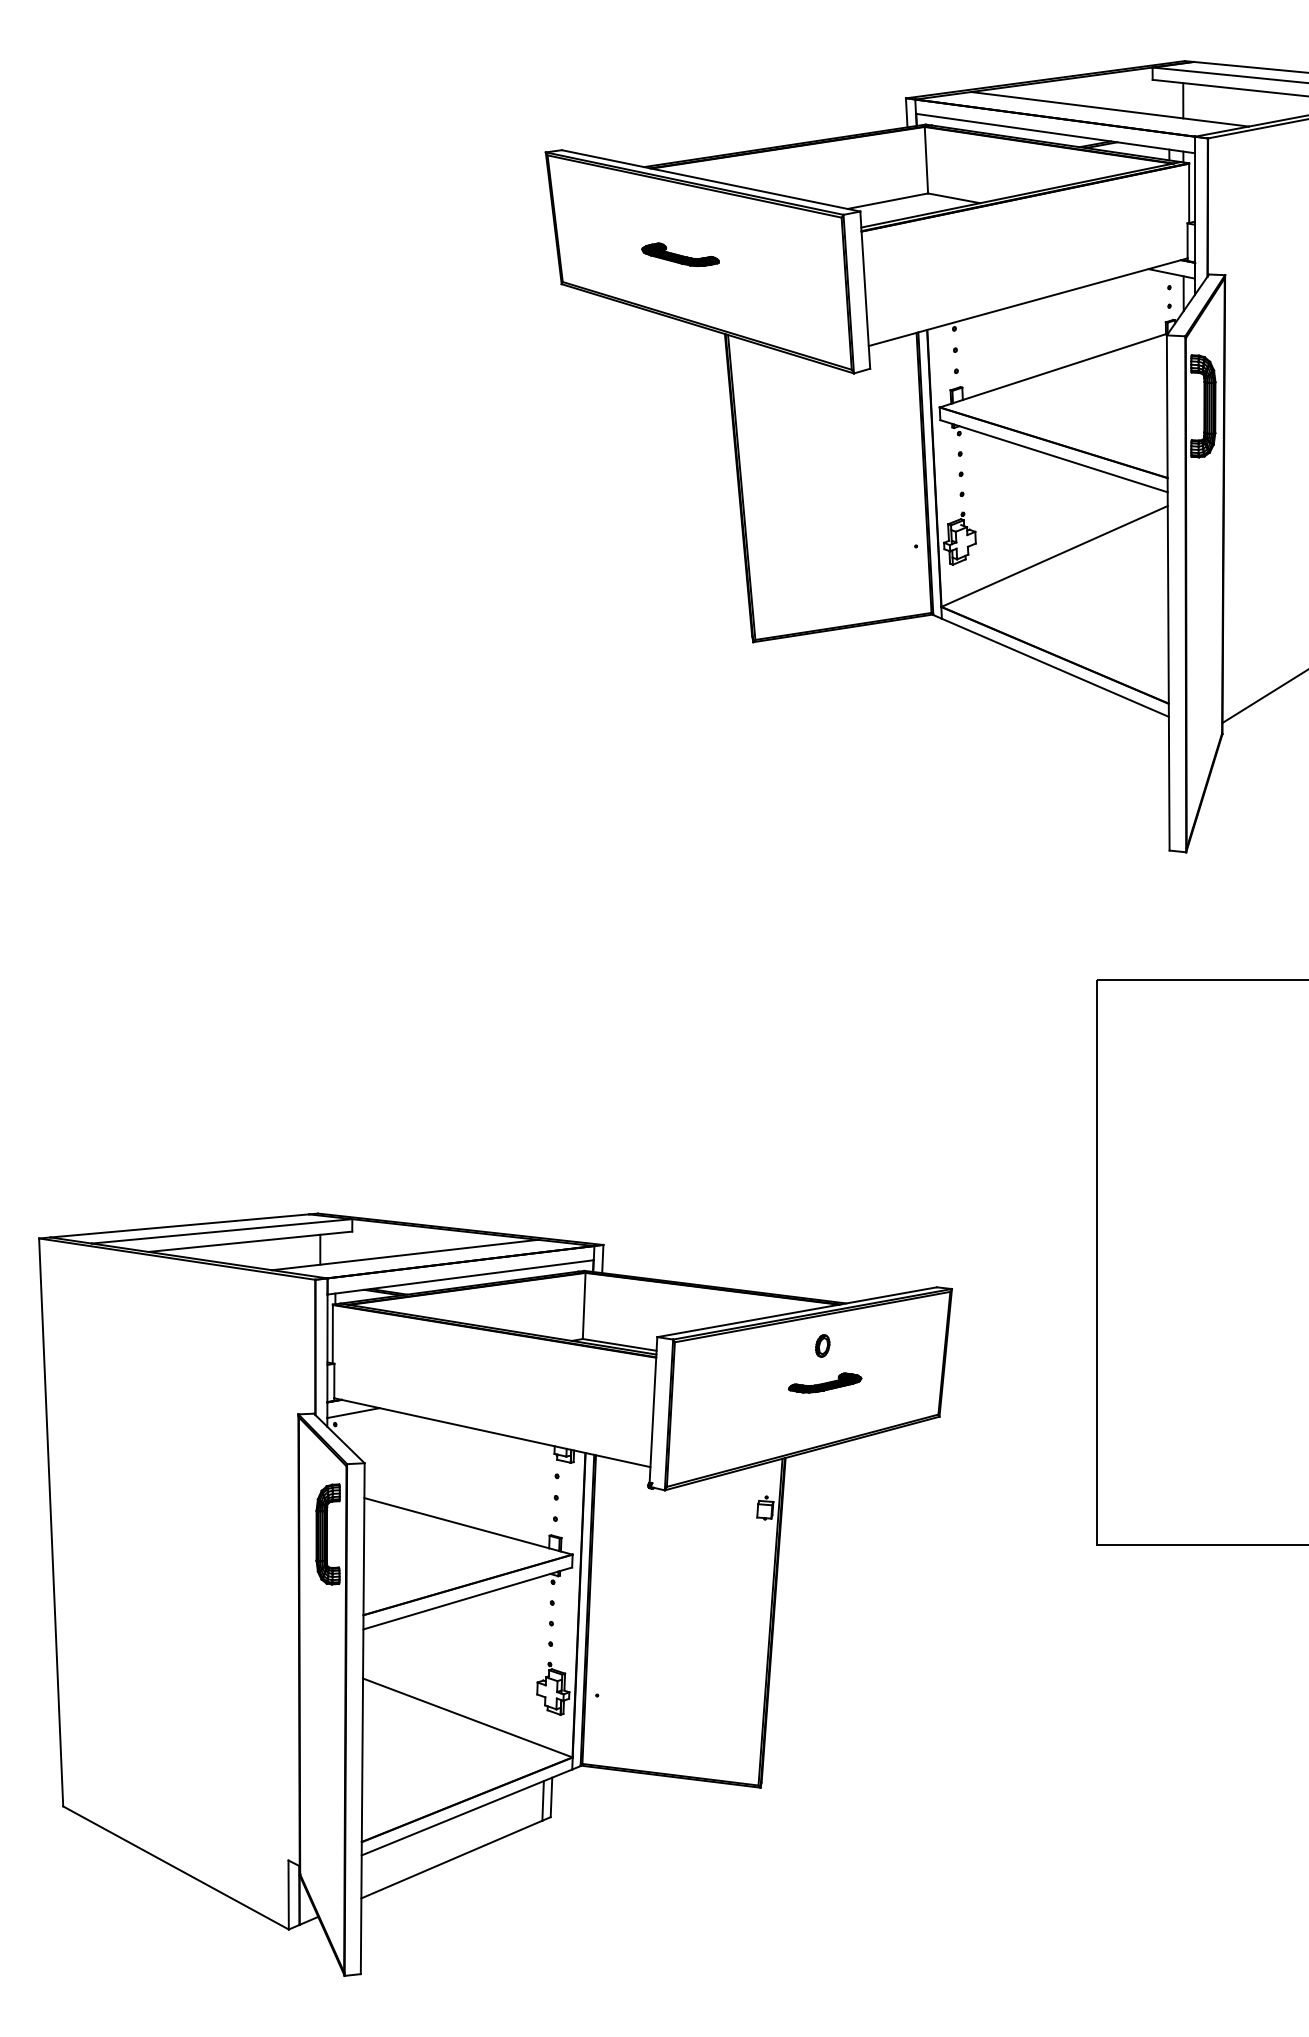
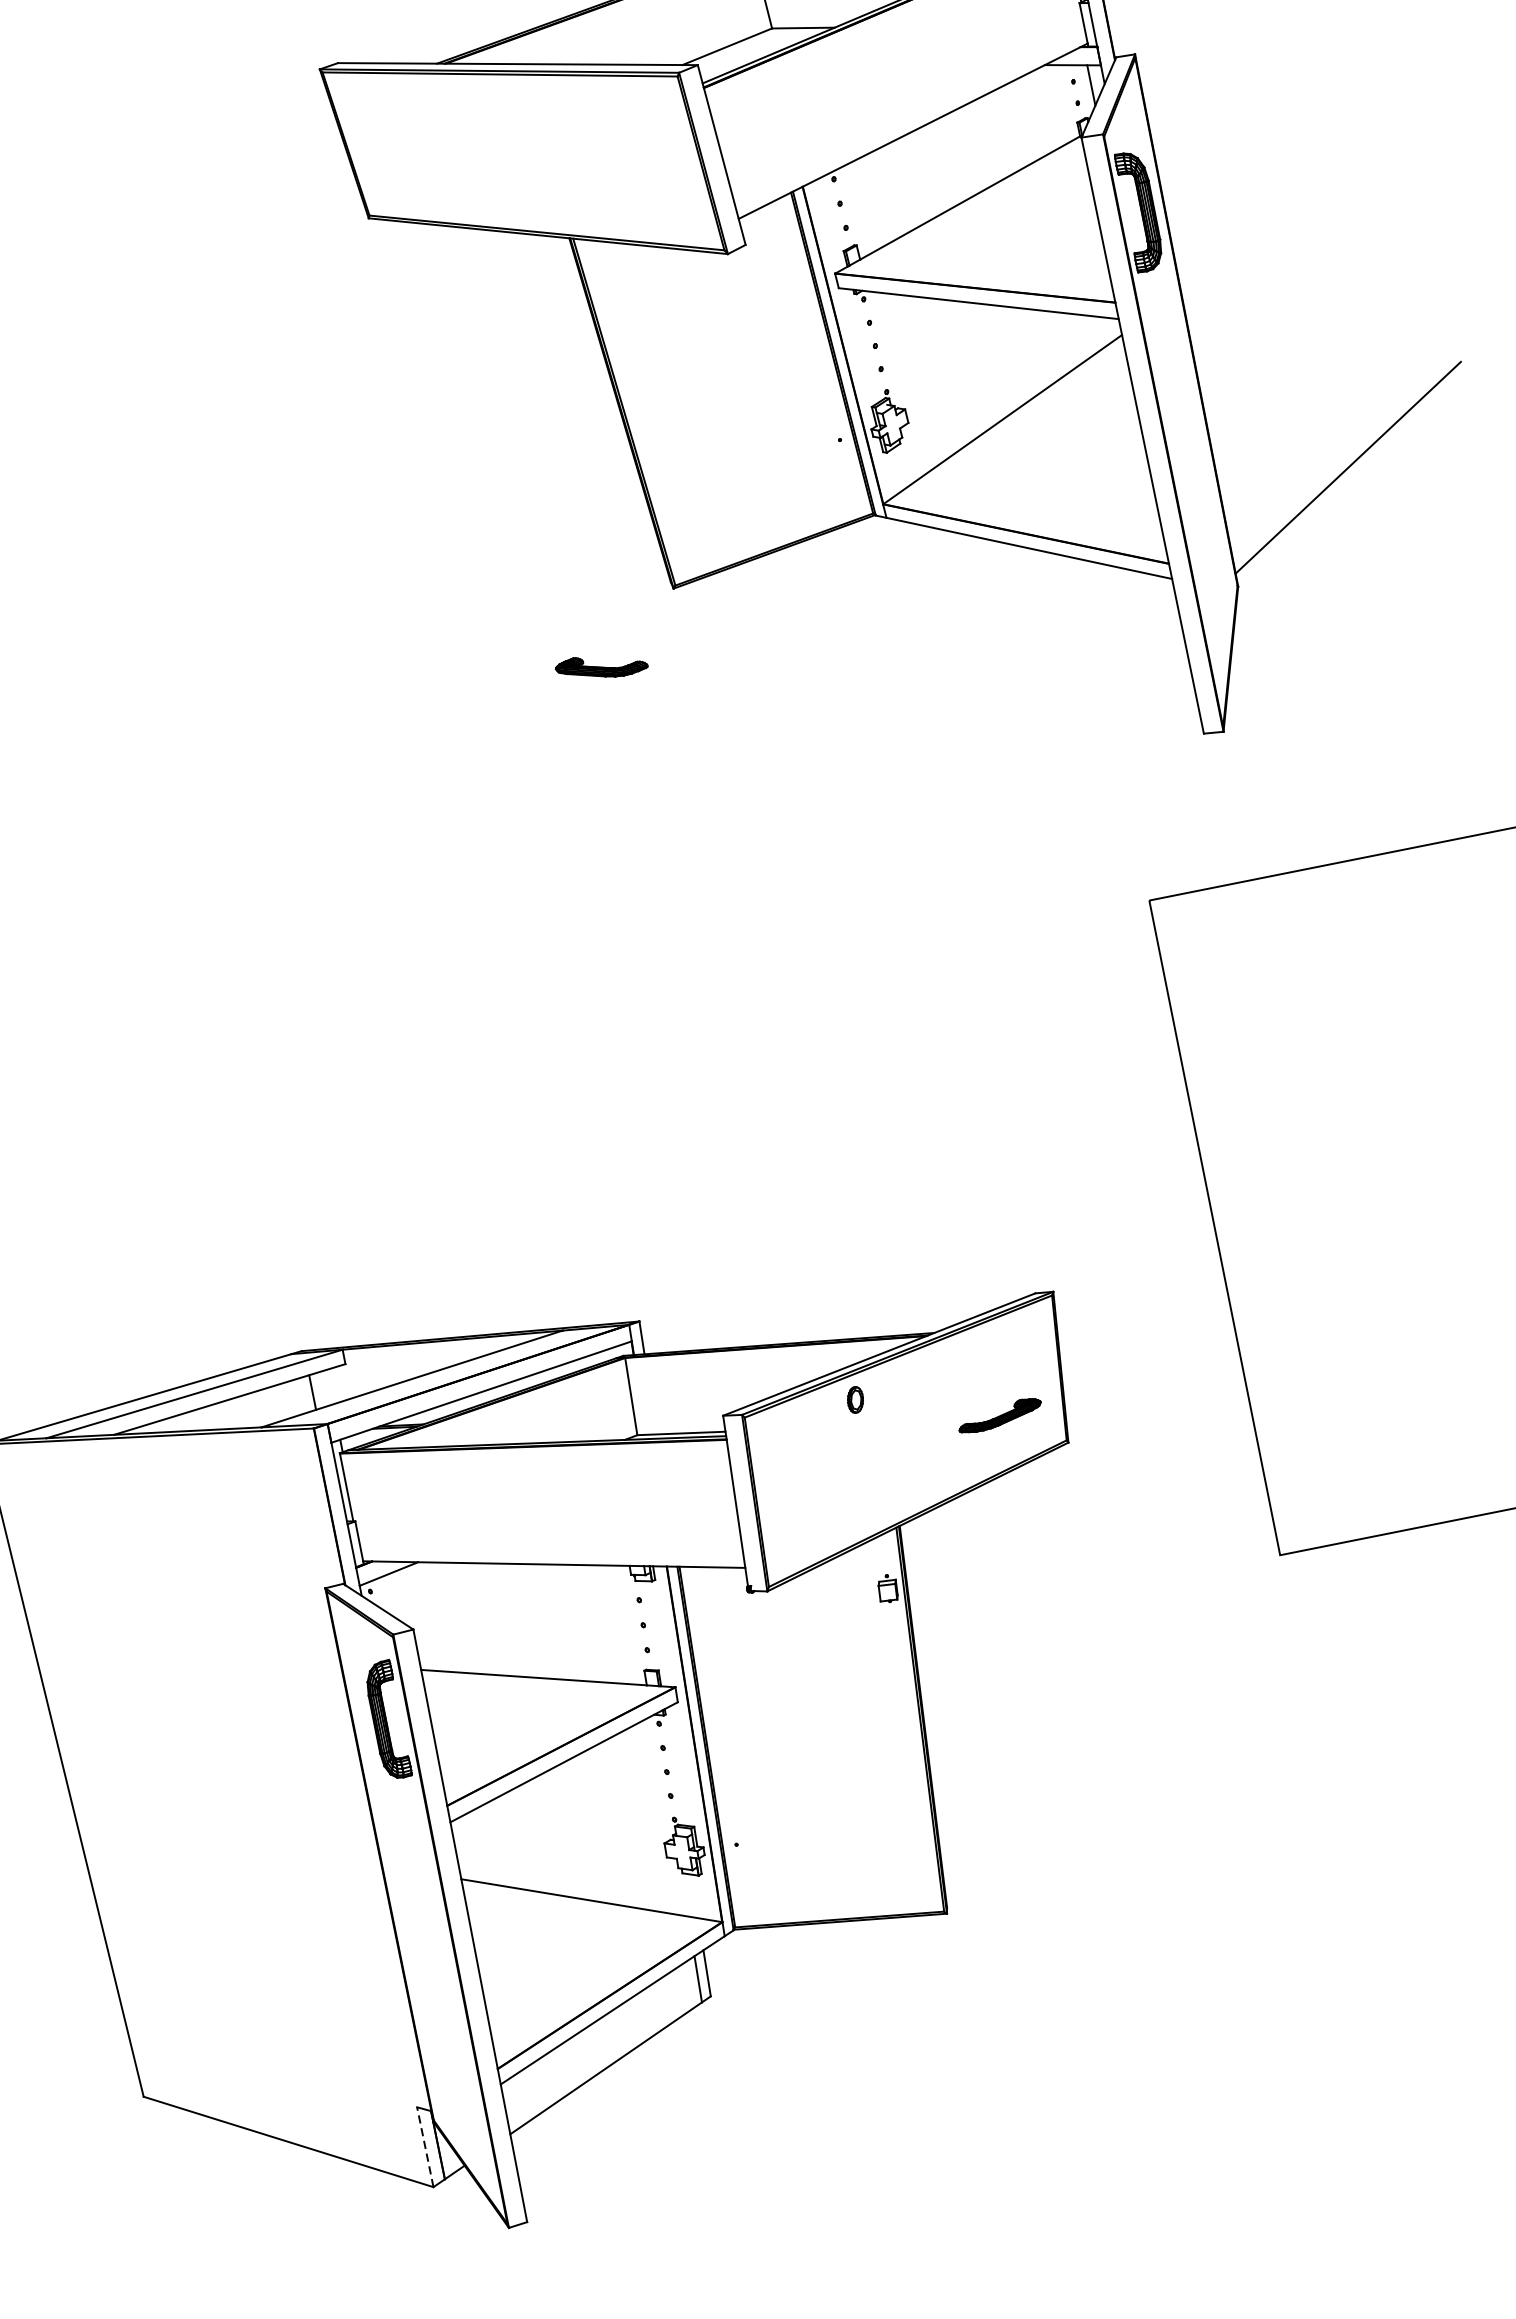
part: (680, 254) -> (601, 666), moved
part: (822, 1345) -> (855, 1399), moved
part: (825, 1382) -> (1000, 1415), moved
line: (288, 1895) -> (425, 2147), solid -> dashed

